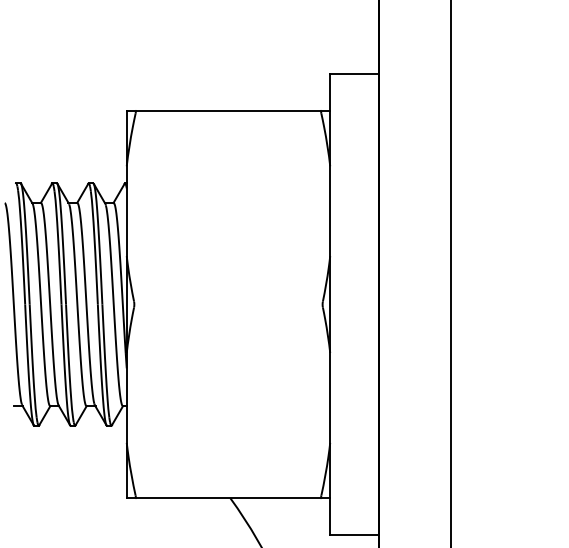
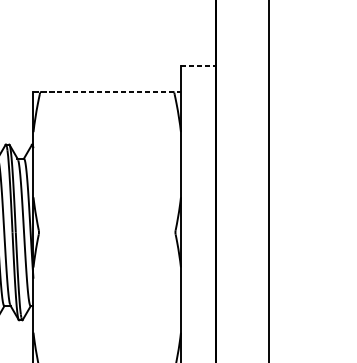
line: (354, 74) -> (198, 65), solid -> dashed
line: (228, 110) -> (107, 91), solid -> dashed

